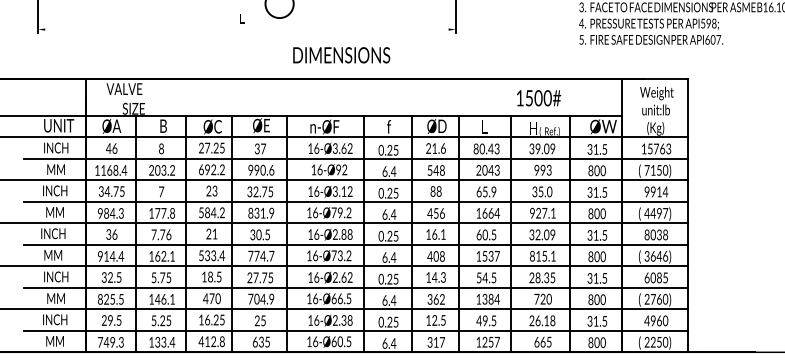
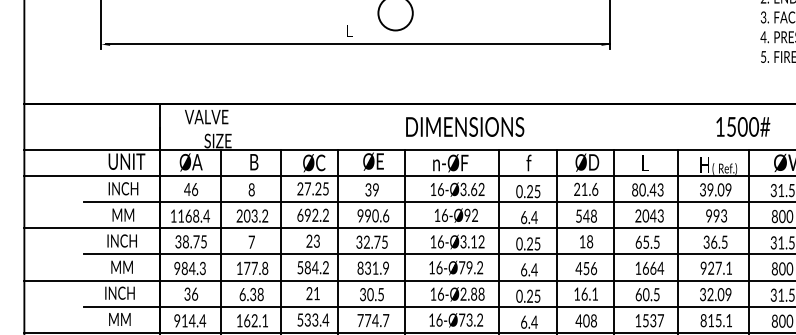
line: (248, 29) -> (357, 44), added
text: (341, 55) -> (464, 127), moved
text: (539, 98) -> (743, 127), moved
text: (263, 148) -> (375, 189), 37 -> 39
text: (107, 191) -> (185, 241), 34.75 -> 38.75
text: (432, 191) -> (581, 241), 88 -> 18
text: (493, 191) -> (656, 241), 65.9 -> 65.5
text: (545, 191) -> (719, 241), 35.0 -> 36.5
text: (161, 234) -> (251, 294), 7.76 -> 6.38

